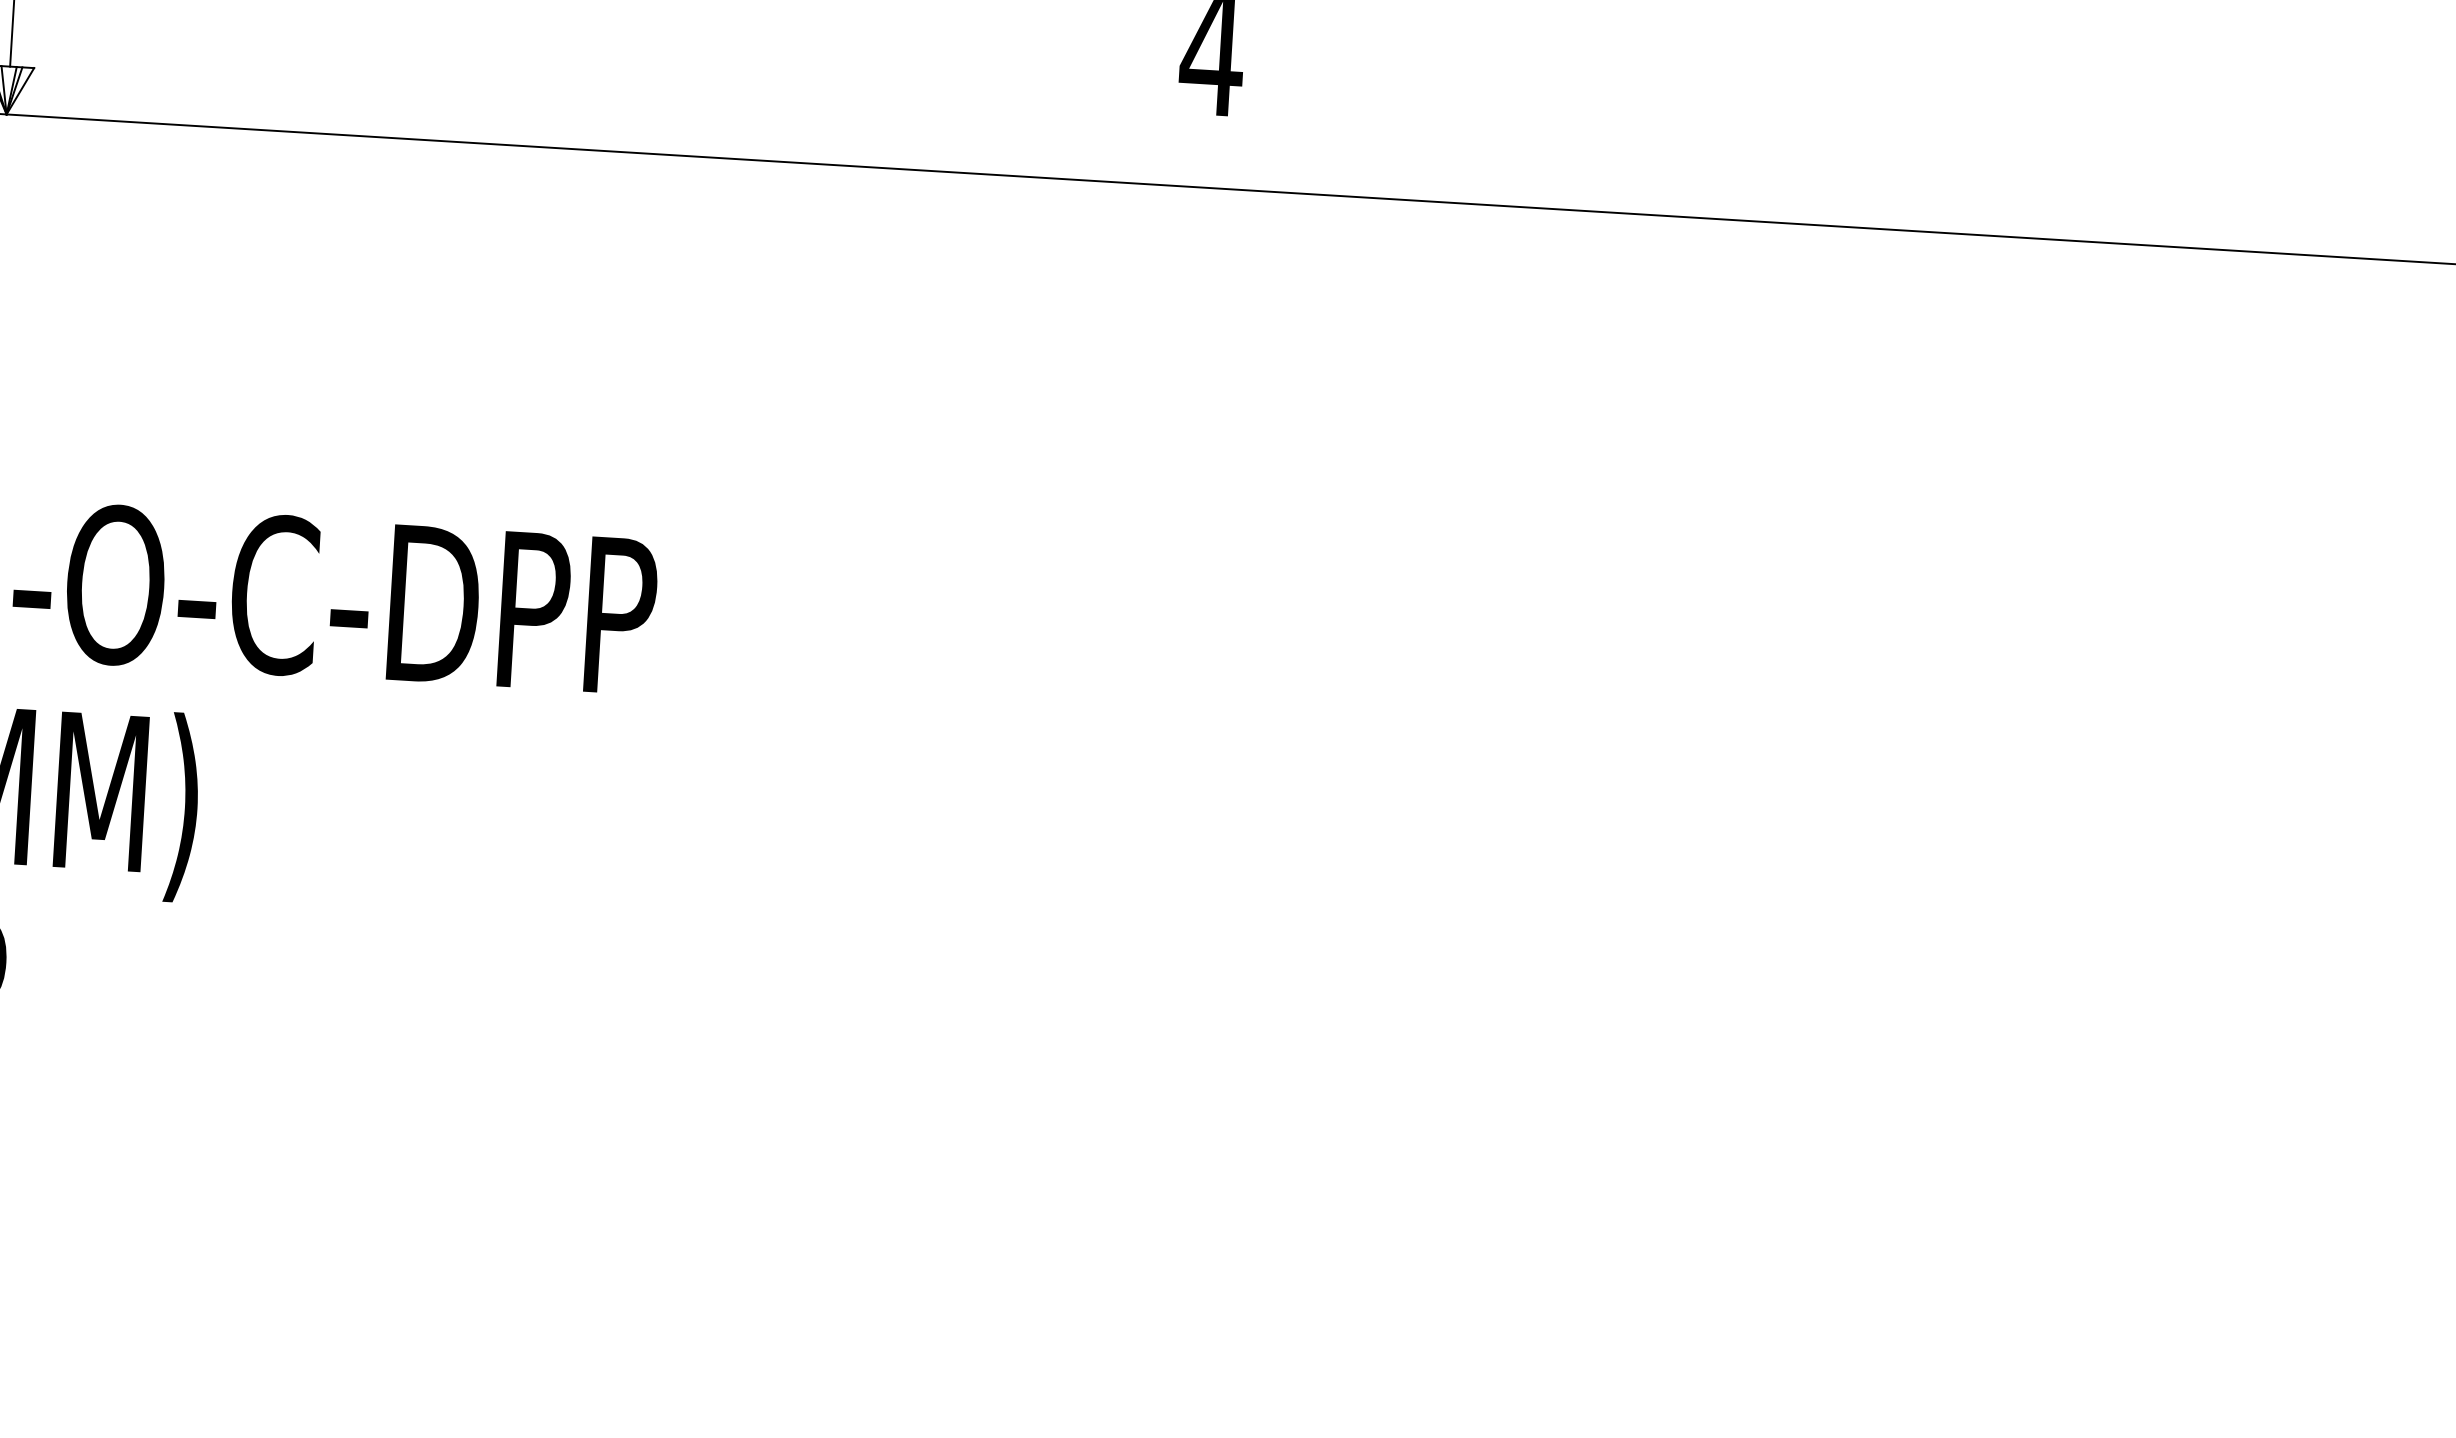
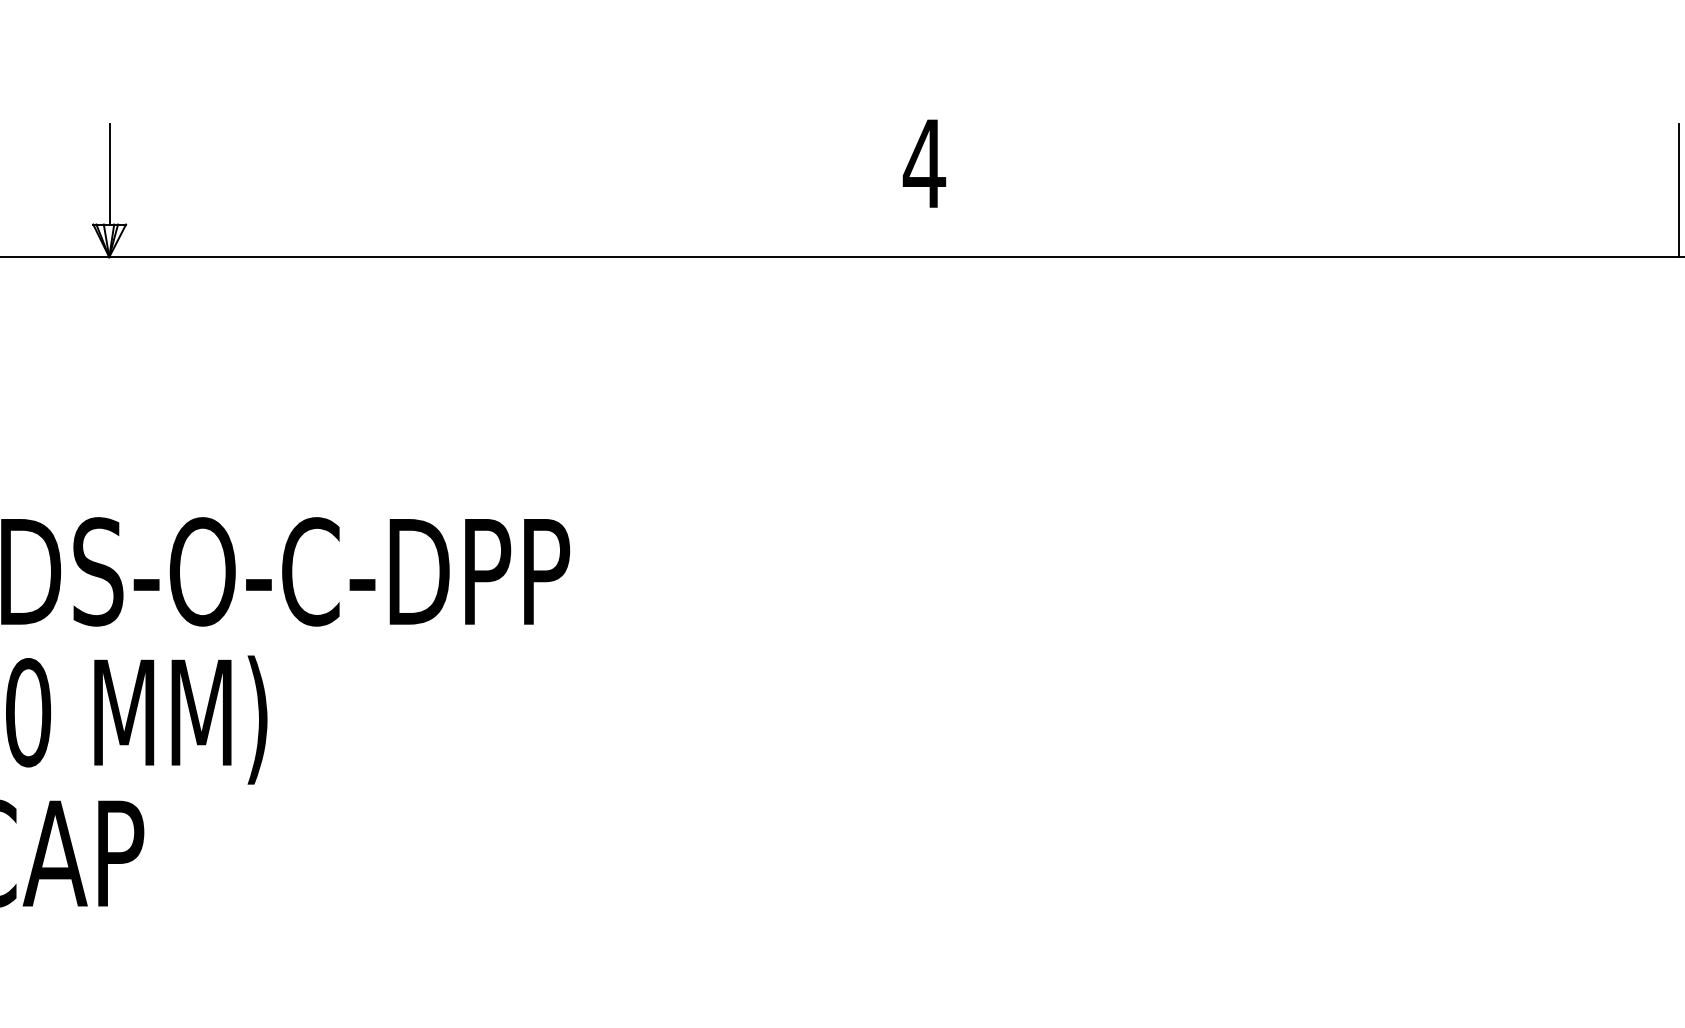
line: (2317, 157) -> (1678, 190), added

